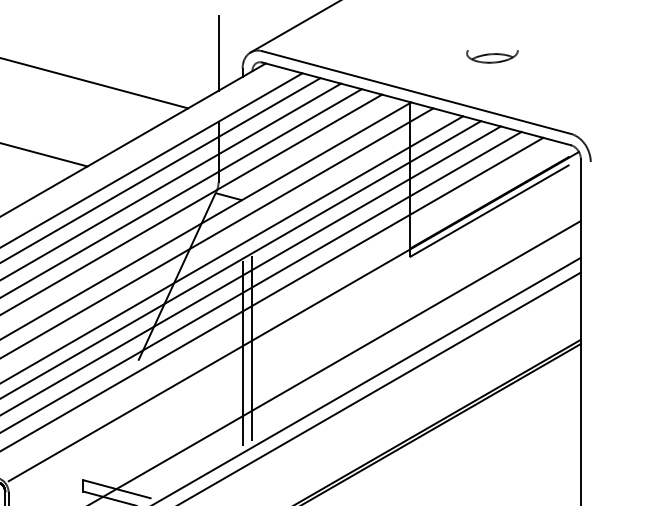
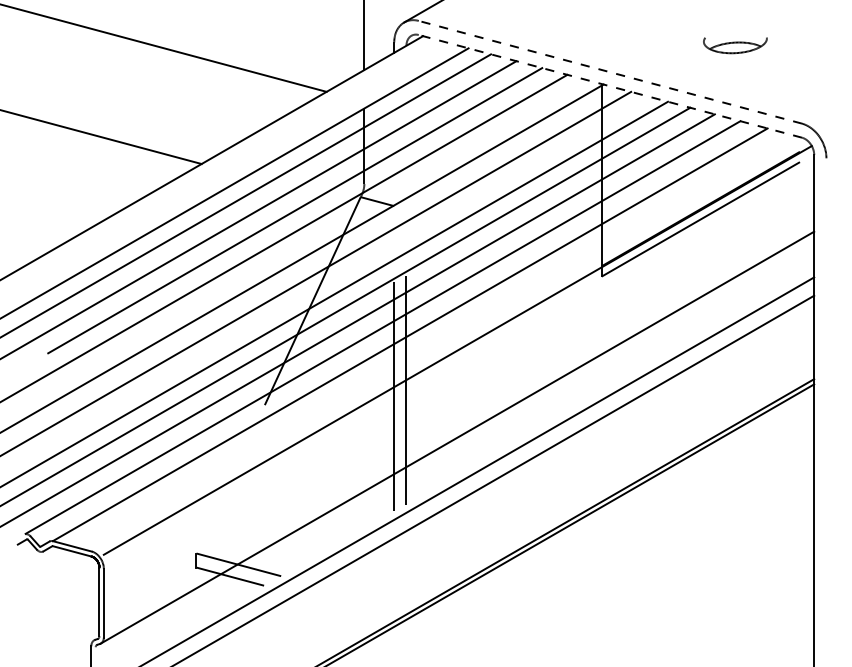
part: (492, 56) -> (735, 45), moved
line: (416, 92) -> (609, 72), solid -> dashed
line: (416, 104) -> (609, 86), solid -> dashed

